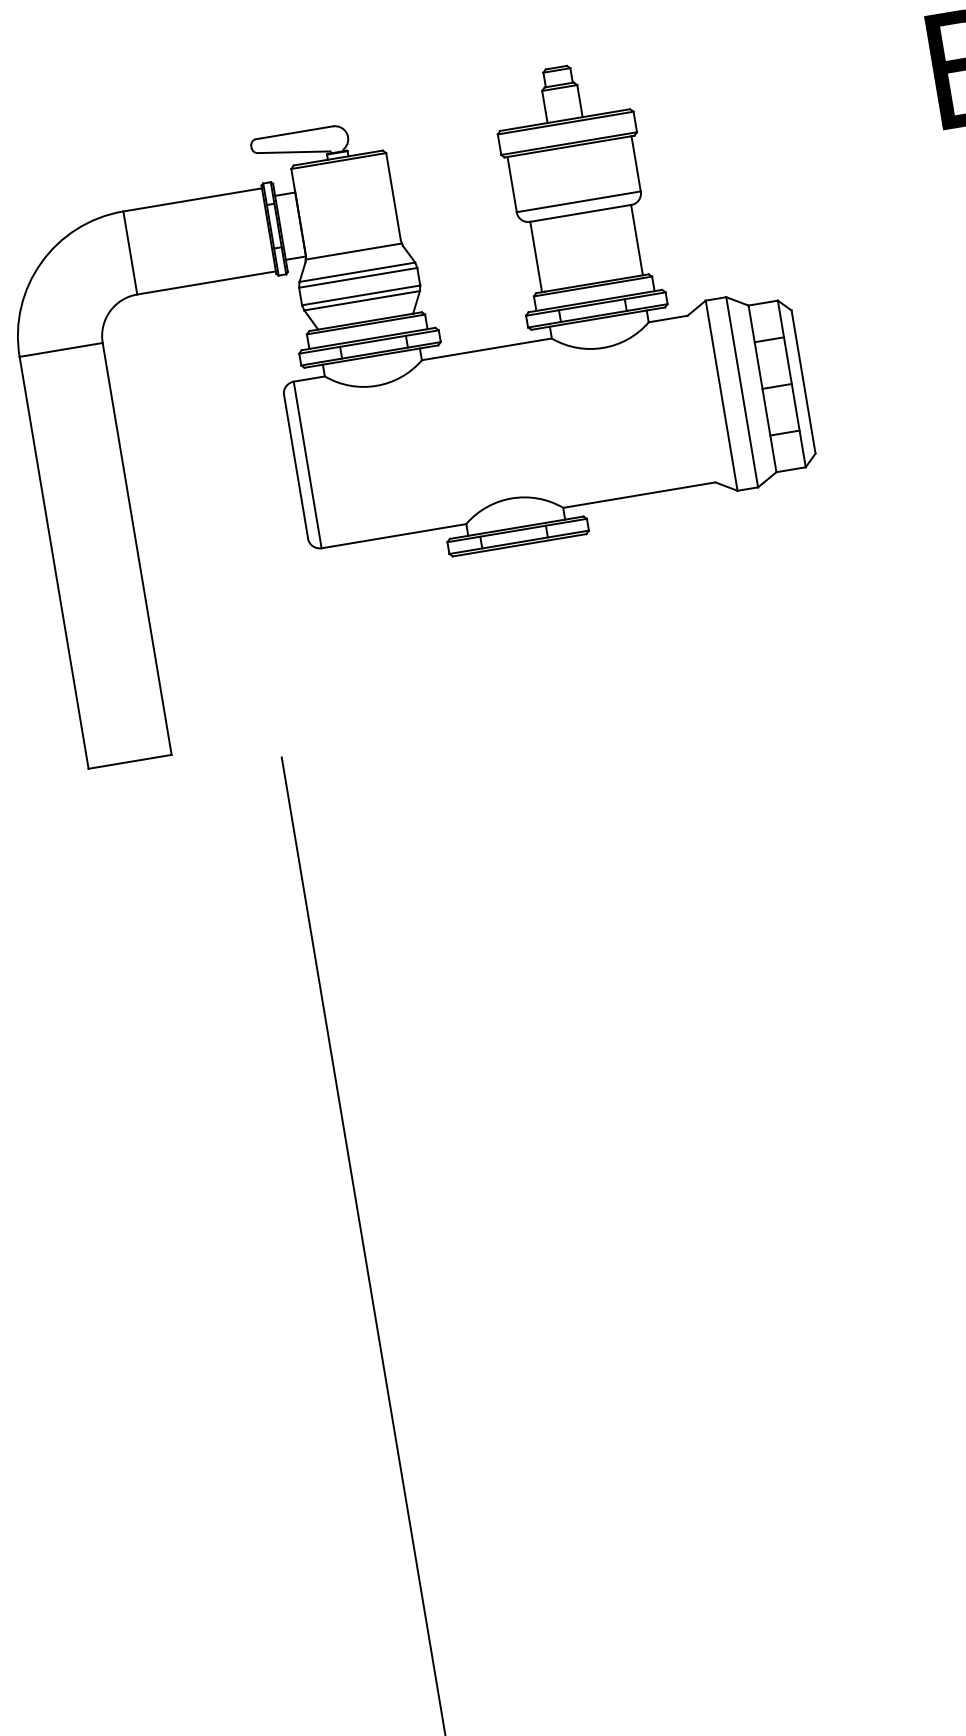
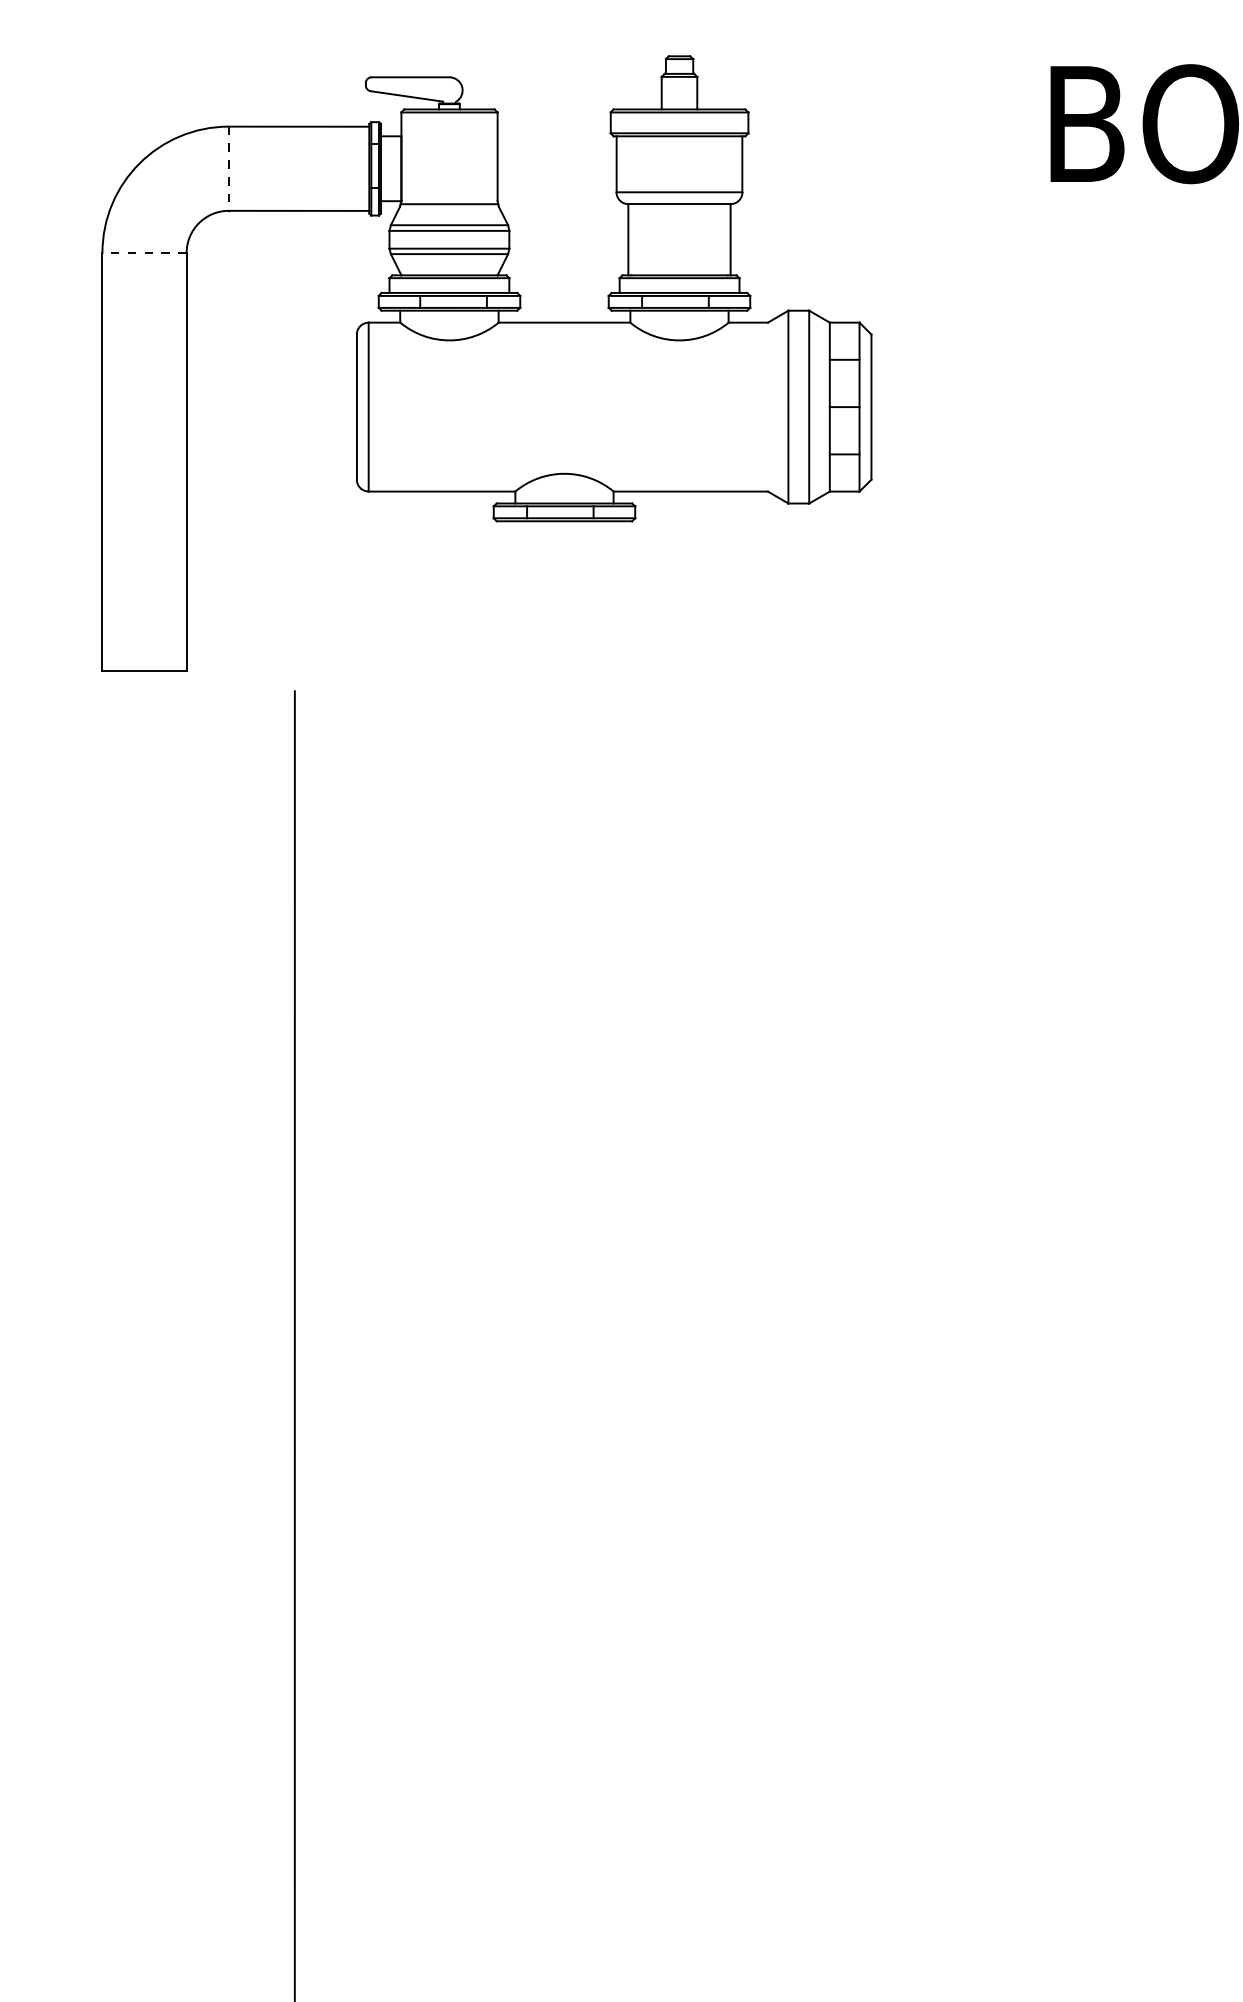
line: (130, 253) -> (228, 169), solid -> dashed
line: (61, 349) -> (144, 252), solid -> dashed

